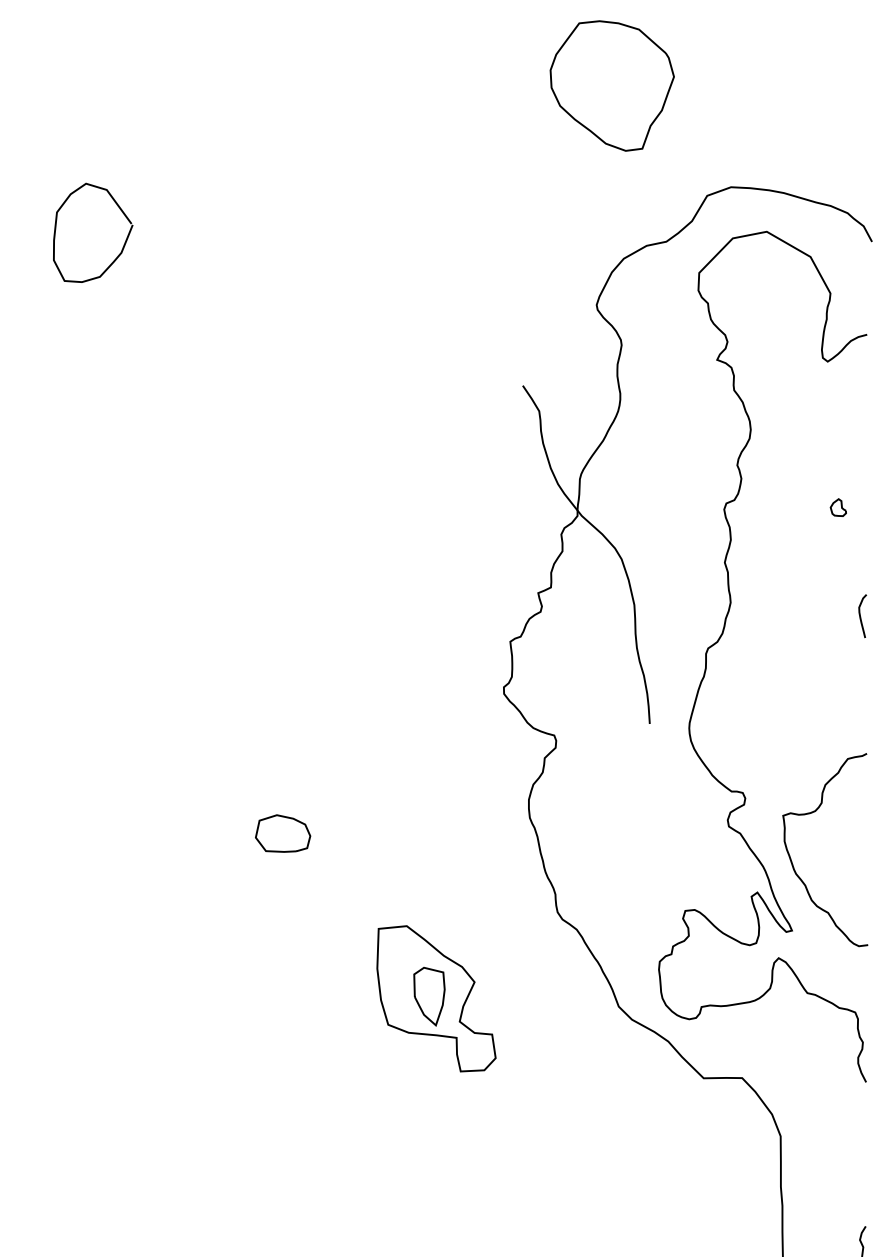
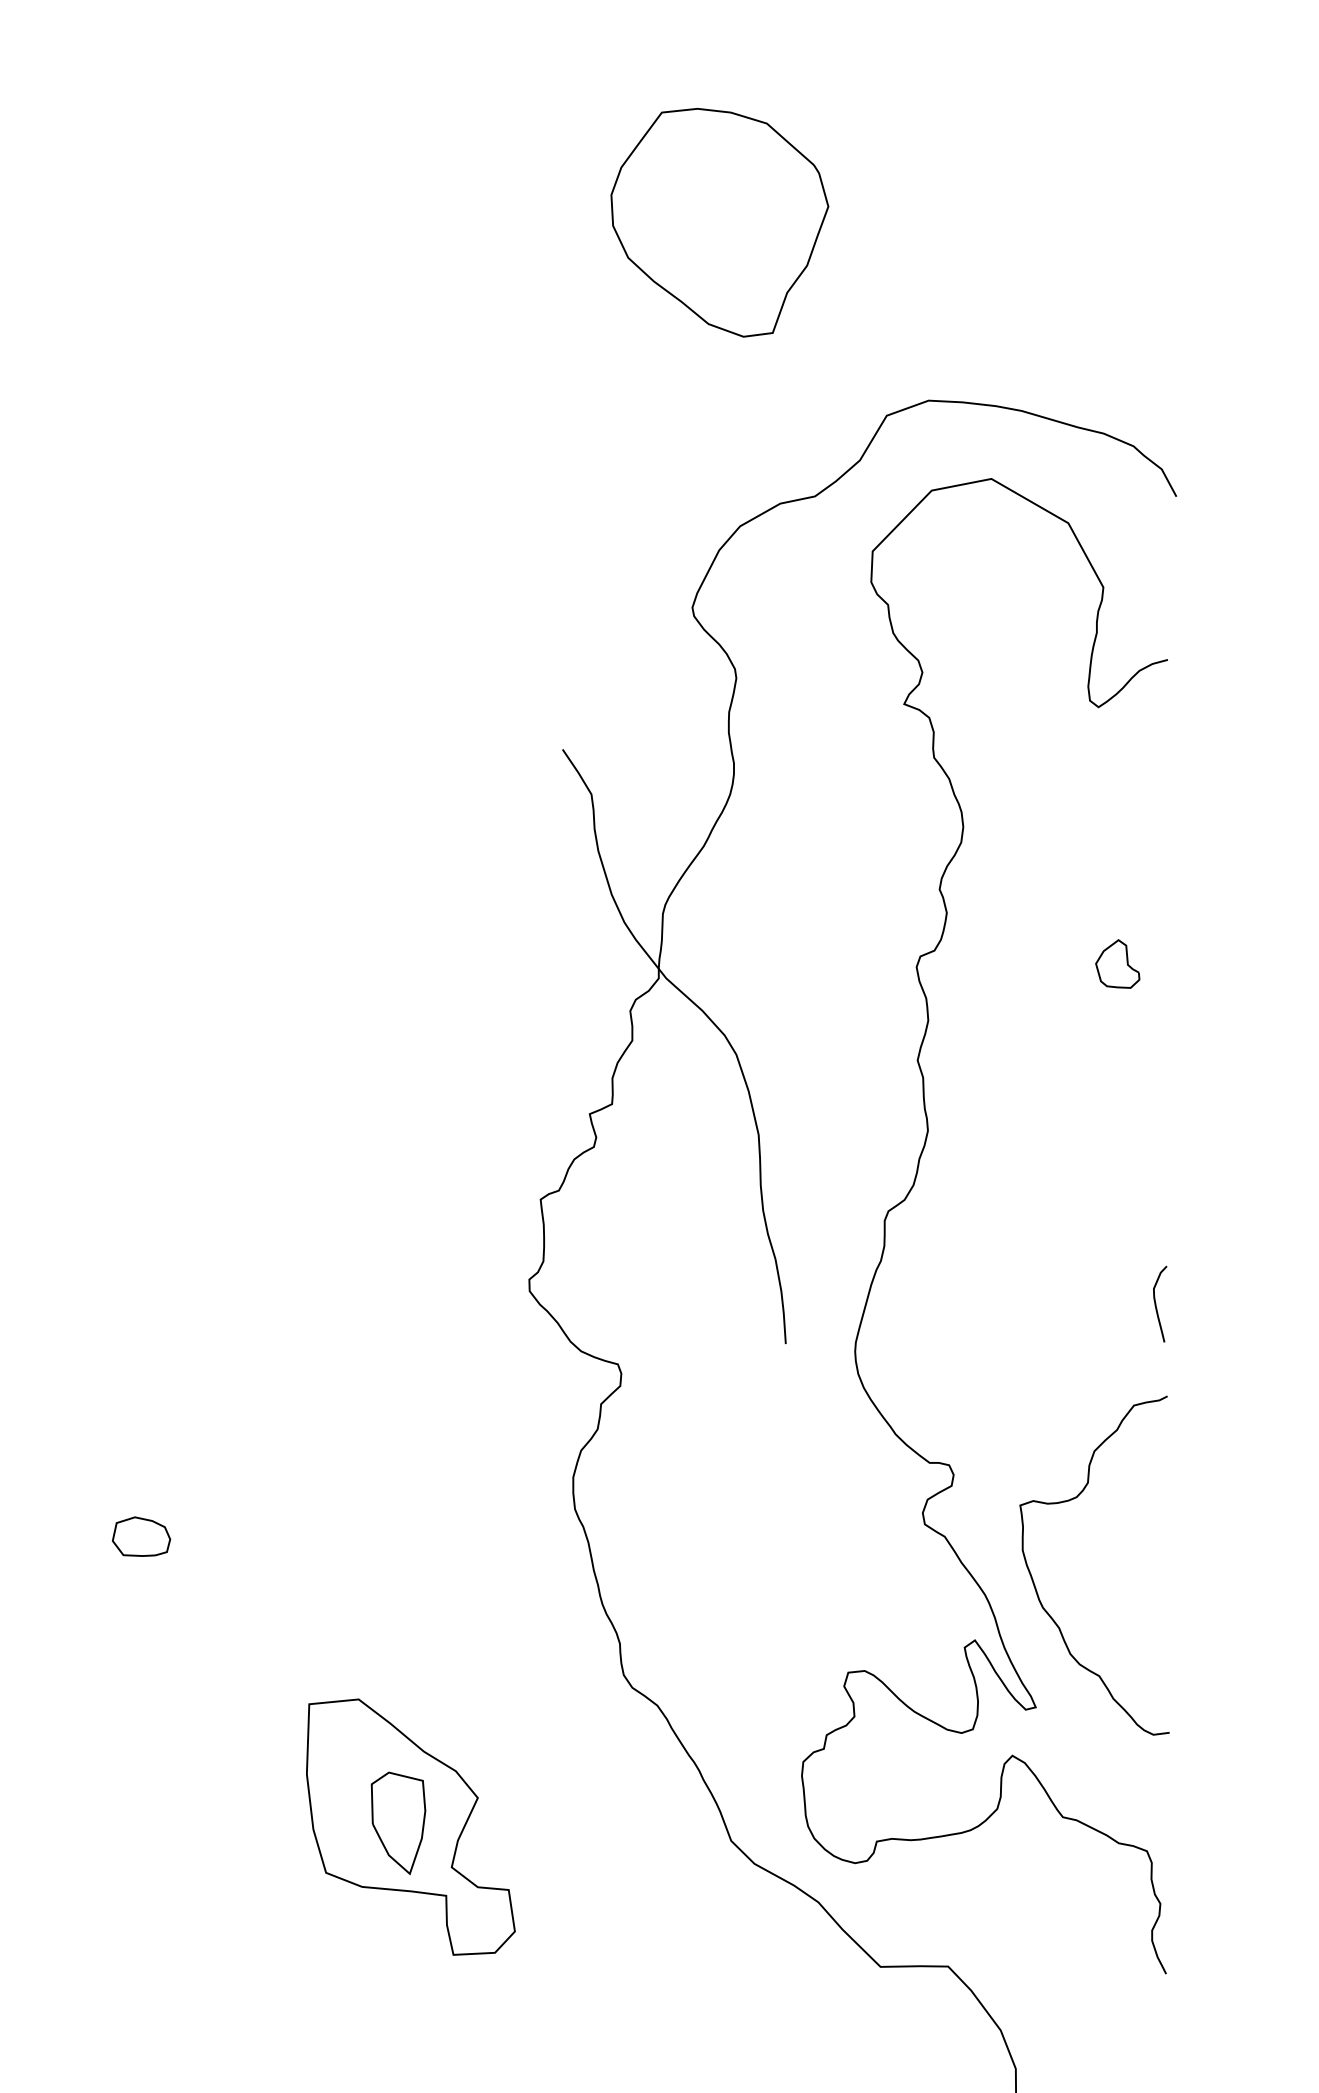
part: (837, 507) -> (1115, 963), size x1.6
curve: (861, 617) -> (1157, 1306), moved
part: (283, 833) -> (141, 1536), size x0.6

